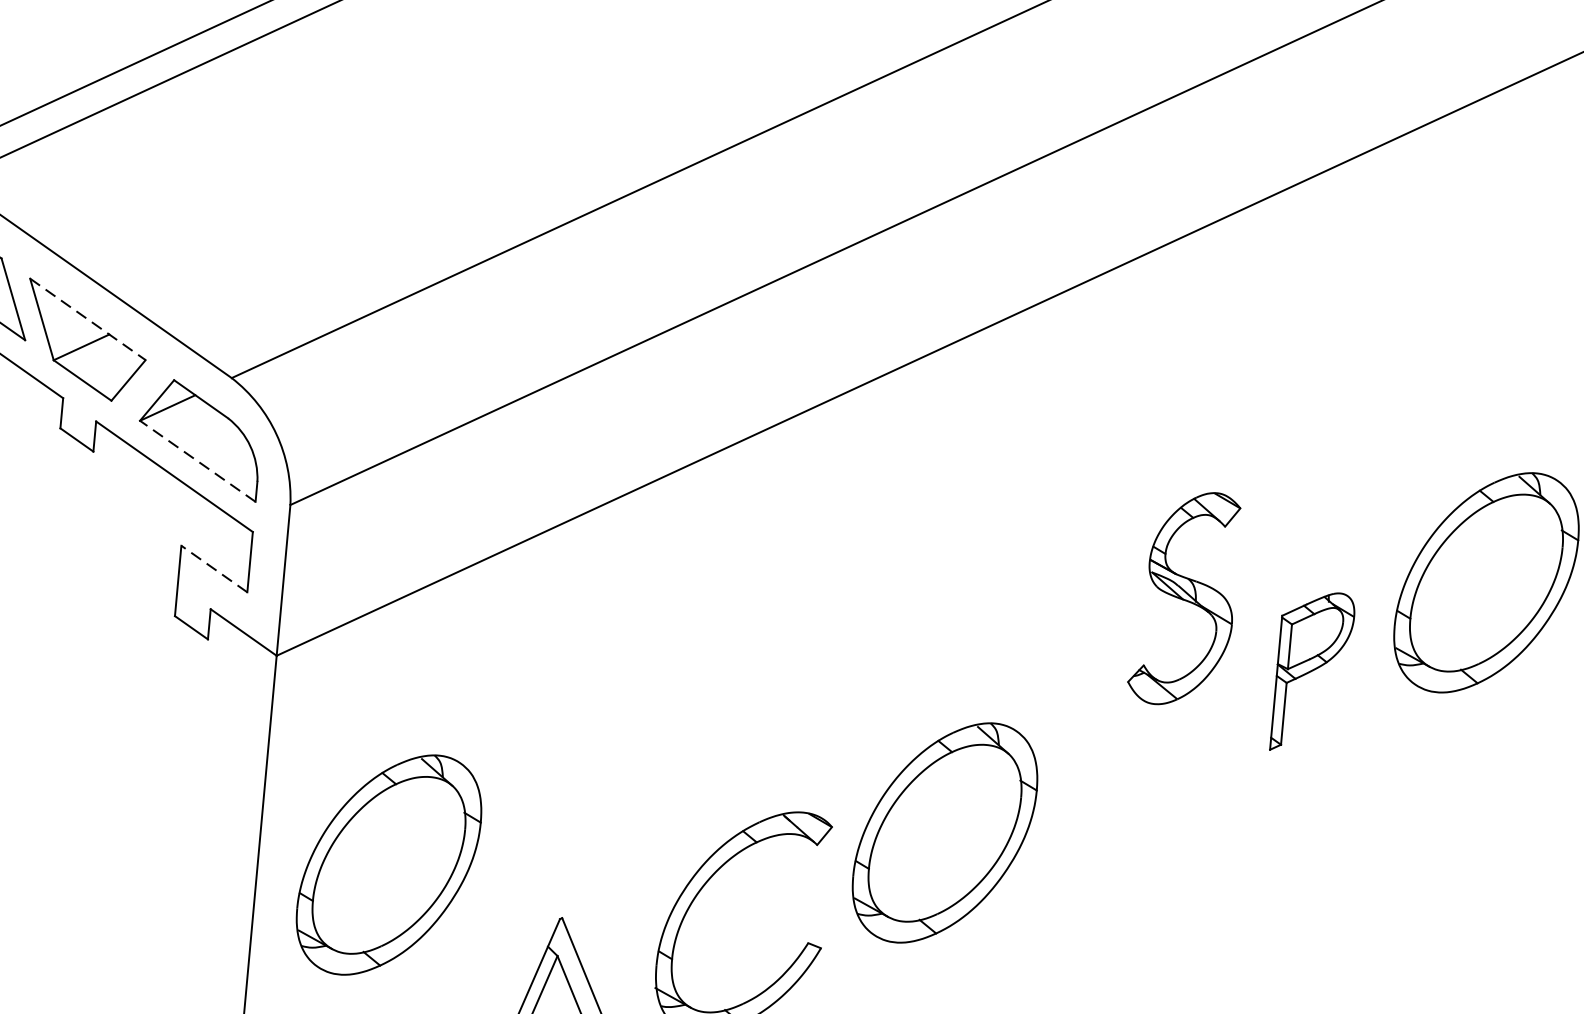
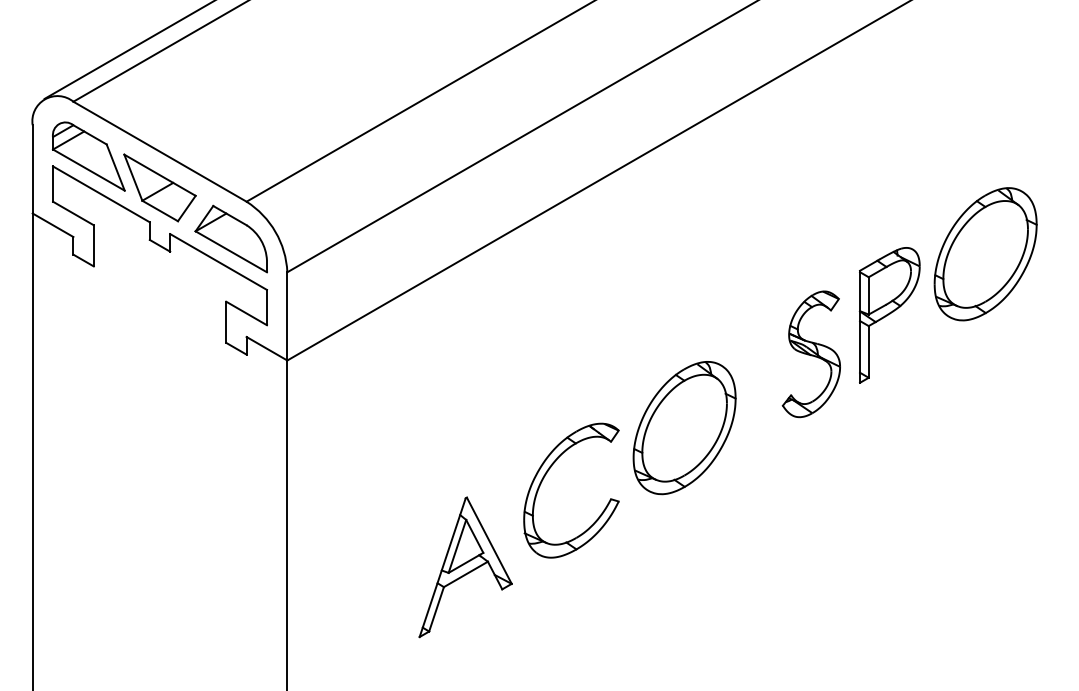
line: (88, 319) -> (160, 175), dashed -> solid
line: (196, 460) -> (230, 251), dashed -> solid
line: (214, 569) -> (246, 313), dashed -> solid
part: (1183, 598) -> (810, 354), moved
part: (1312, 672) -> (889, 315), size x1.43
part: (388, 865) -> (363, 476), removed

